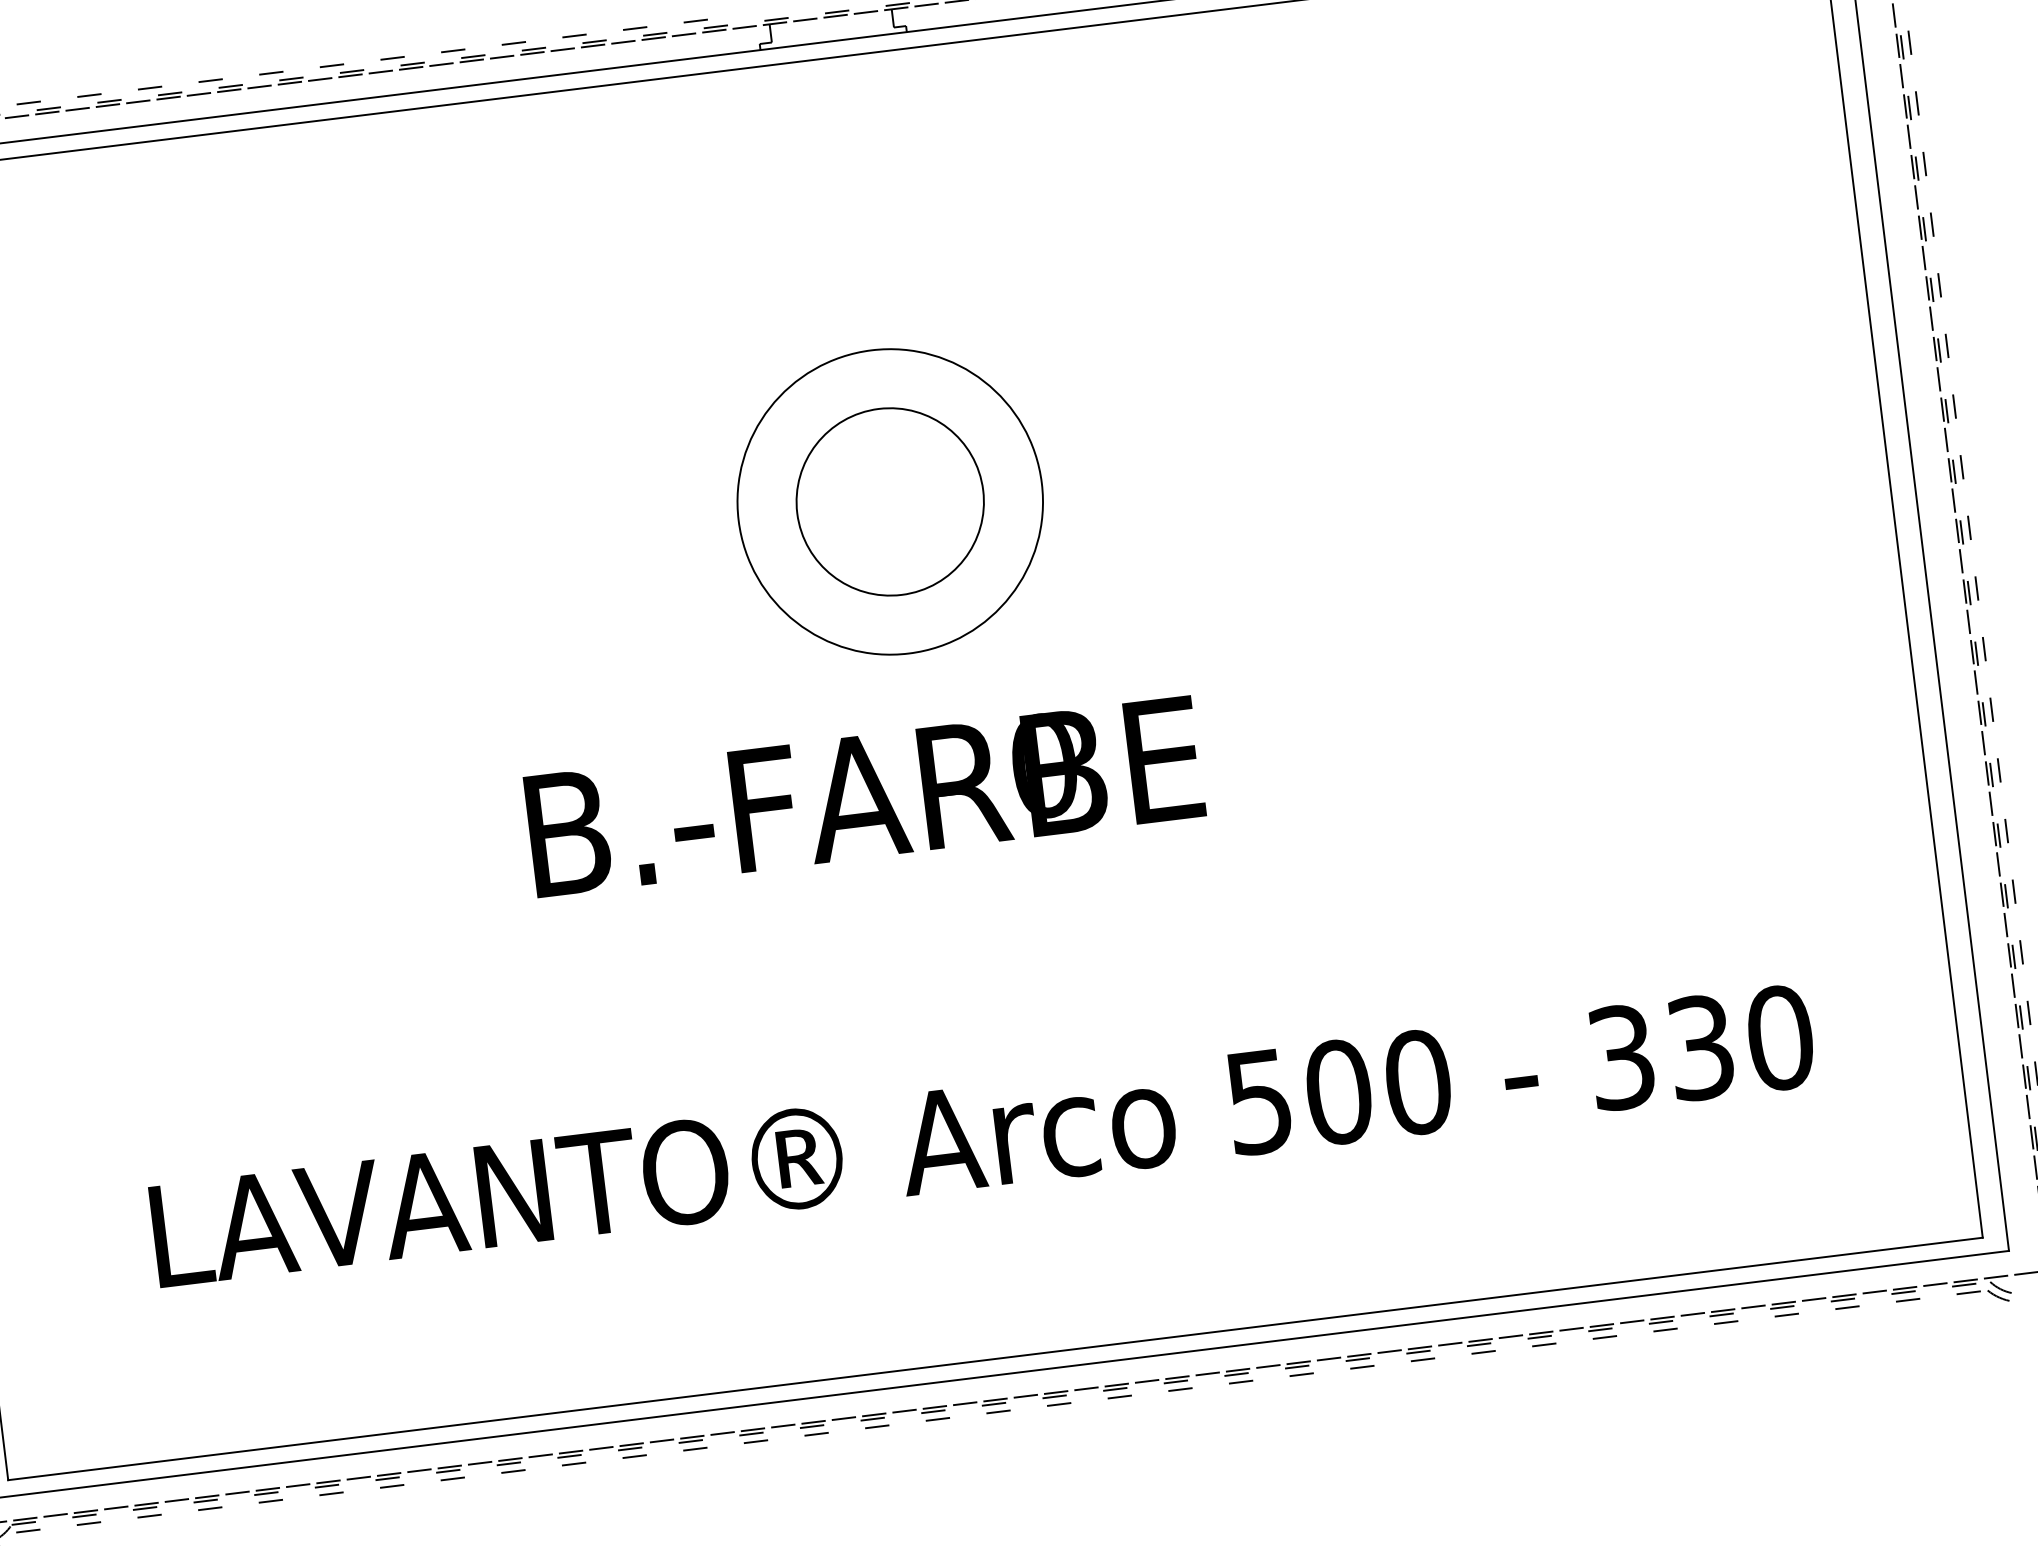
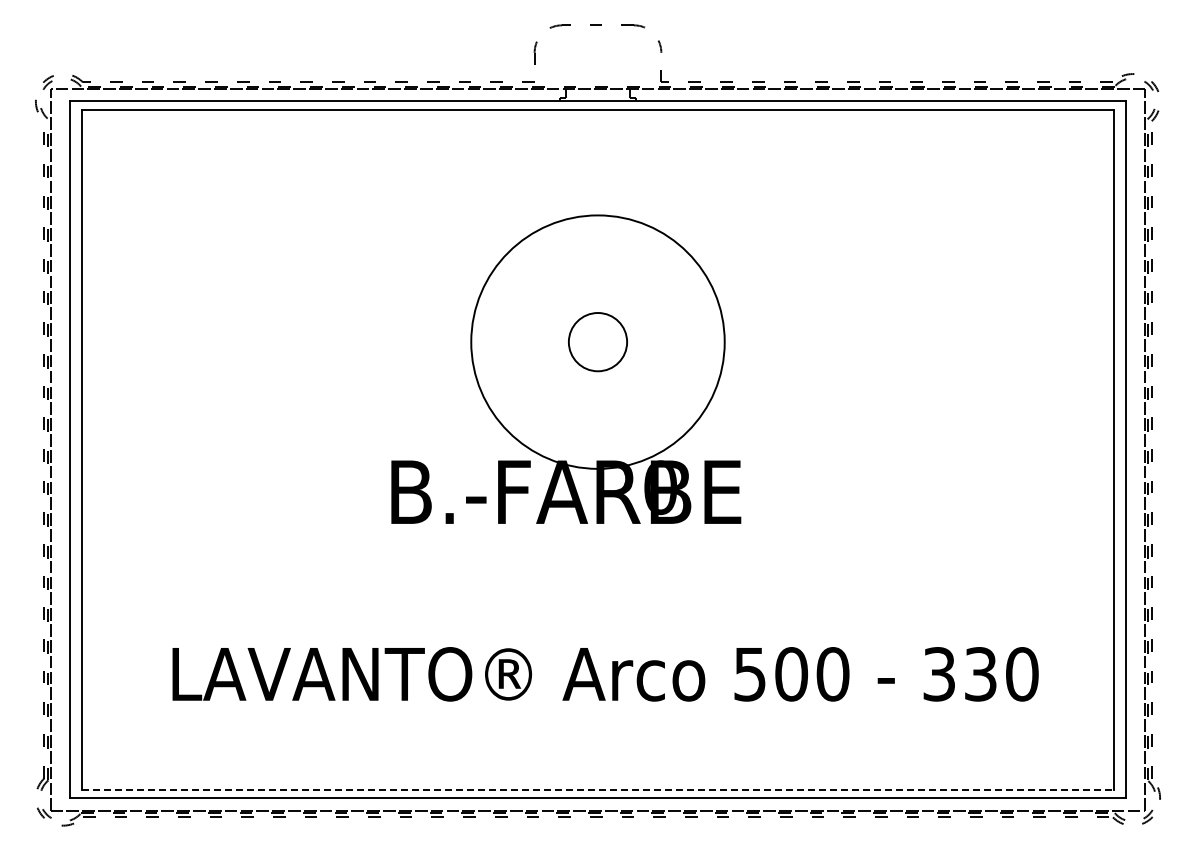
circle: (889, 500) -> (597, 341), size x0.6
circle: (889, 500) -> (597, 341), size x1.6
line: (994, 1358) -> (597, 789), solid -> dashed

